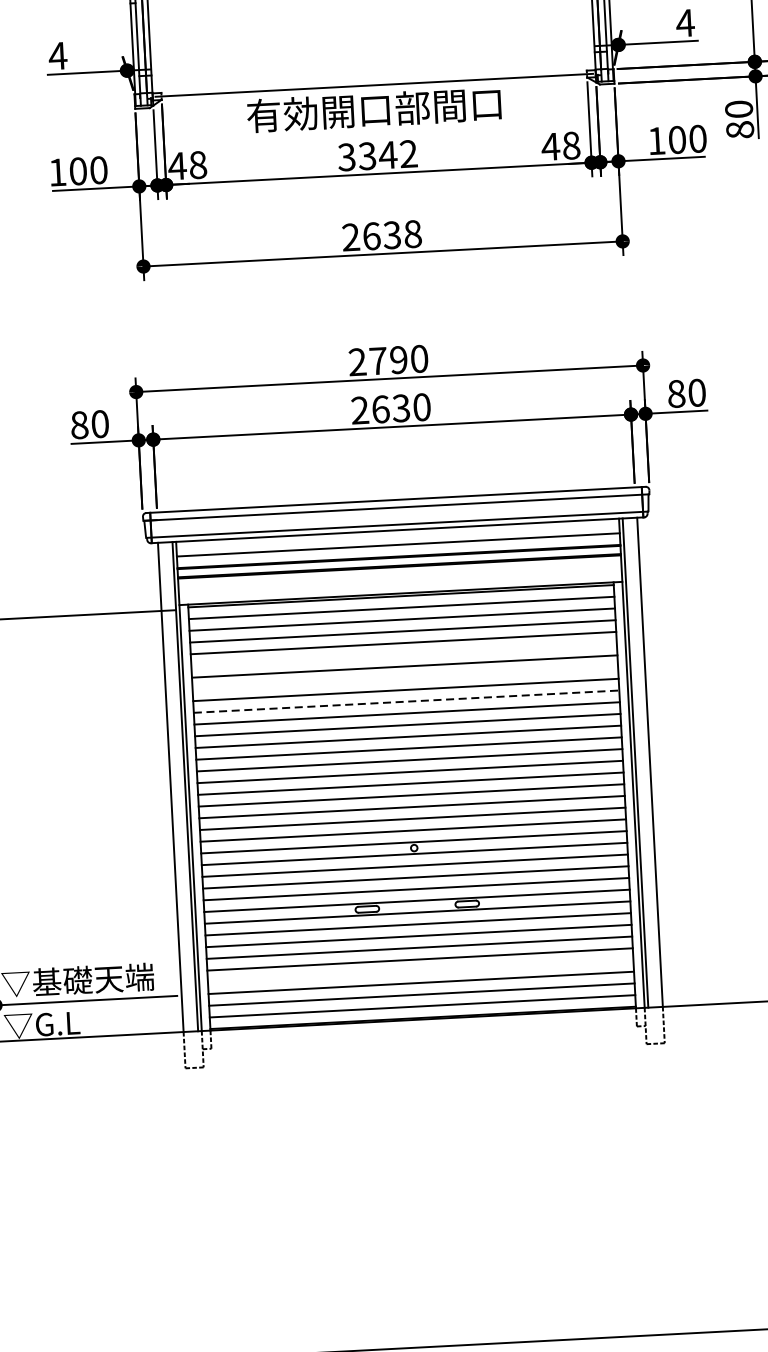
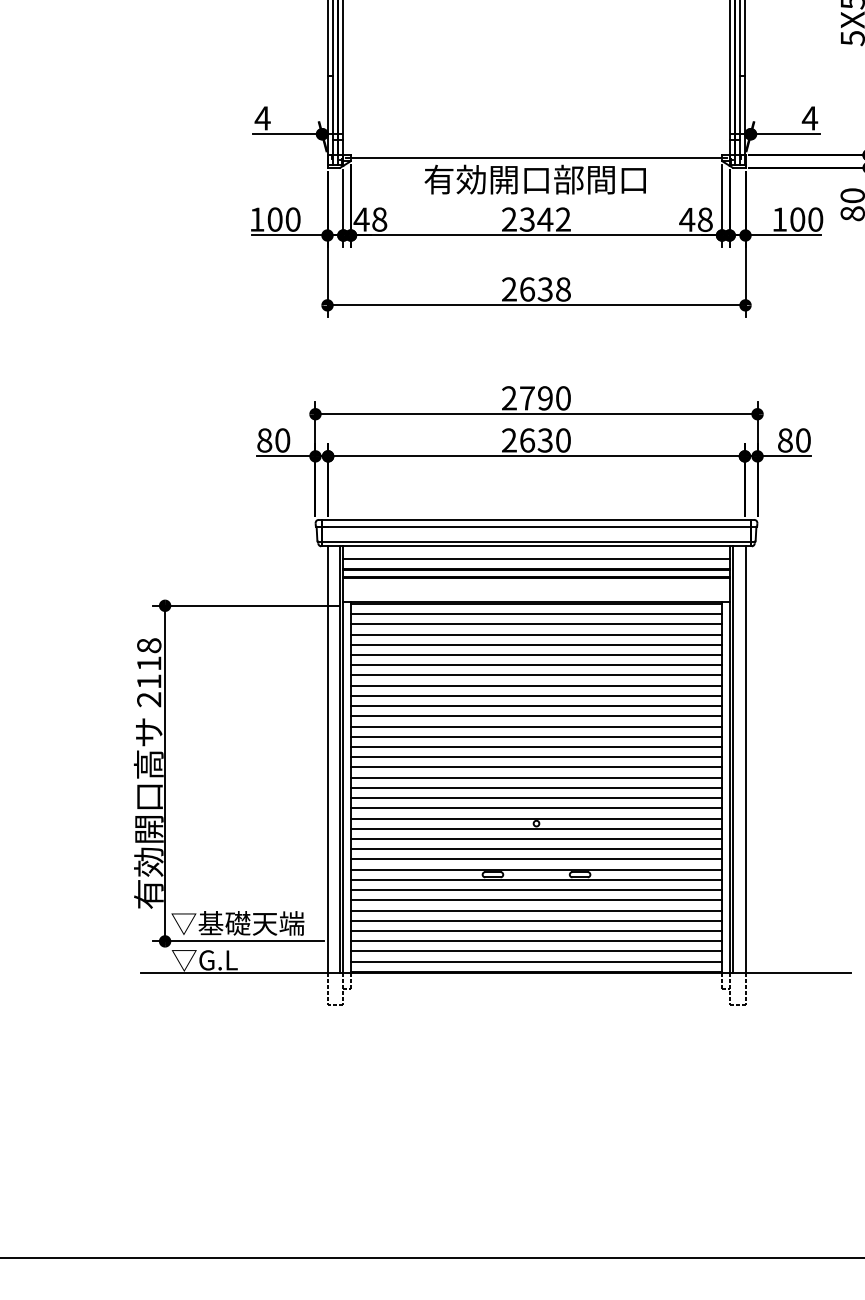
text: (345, 157) -> (508, 219), 3342 -> 2342
line: (404, 655) -> (536, 655), added
line: (405, 678) -> (536, 675), added
line: (406, 701) -> (536, 695), dashed -> solid
line: (420, 970) -> (536, 930), added

